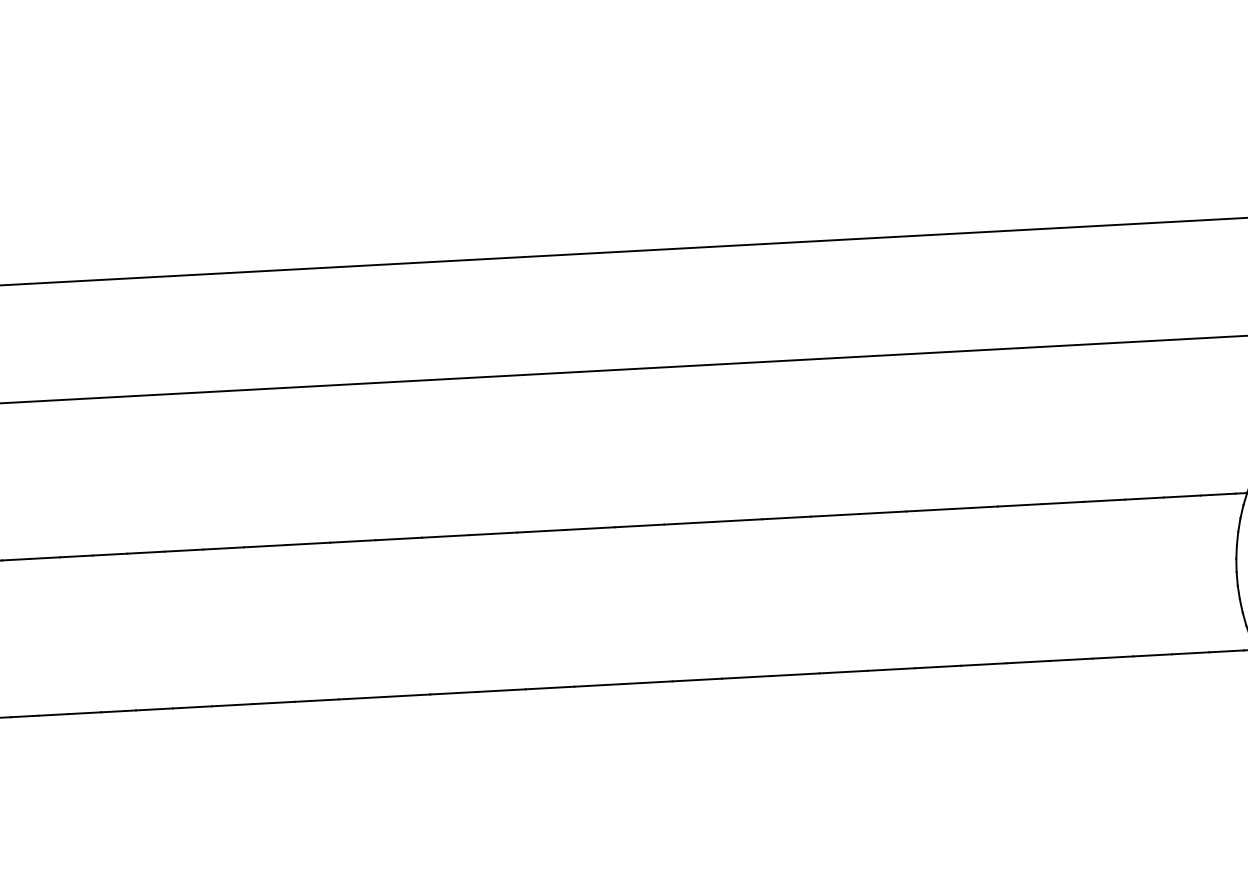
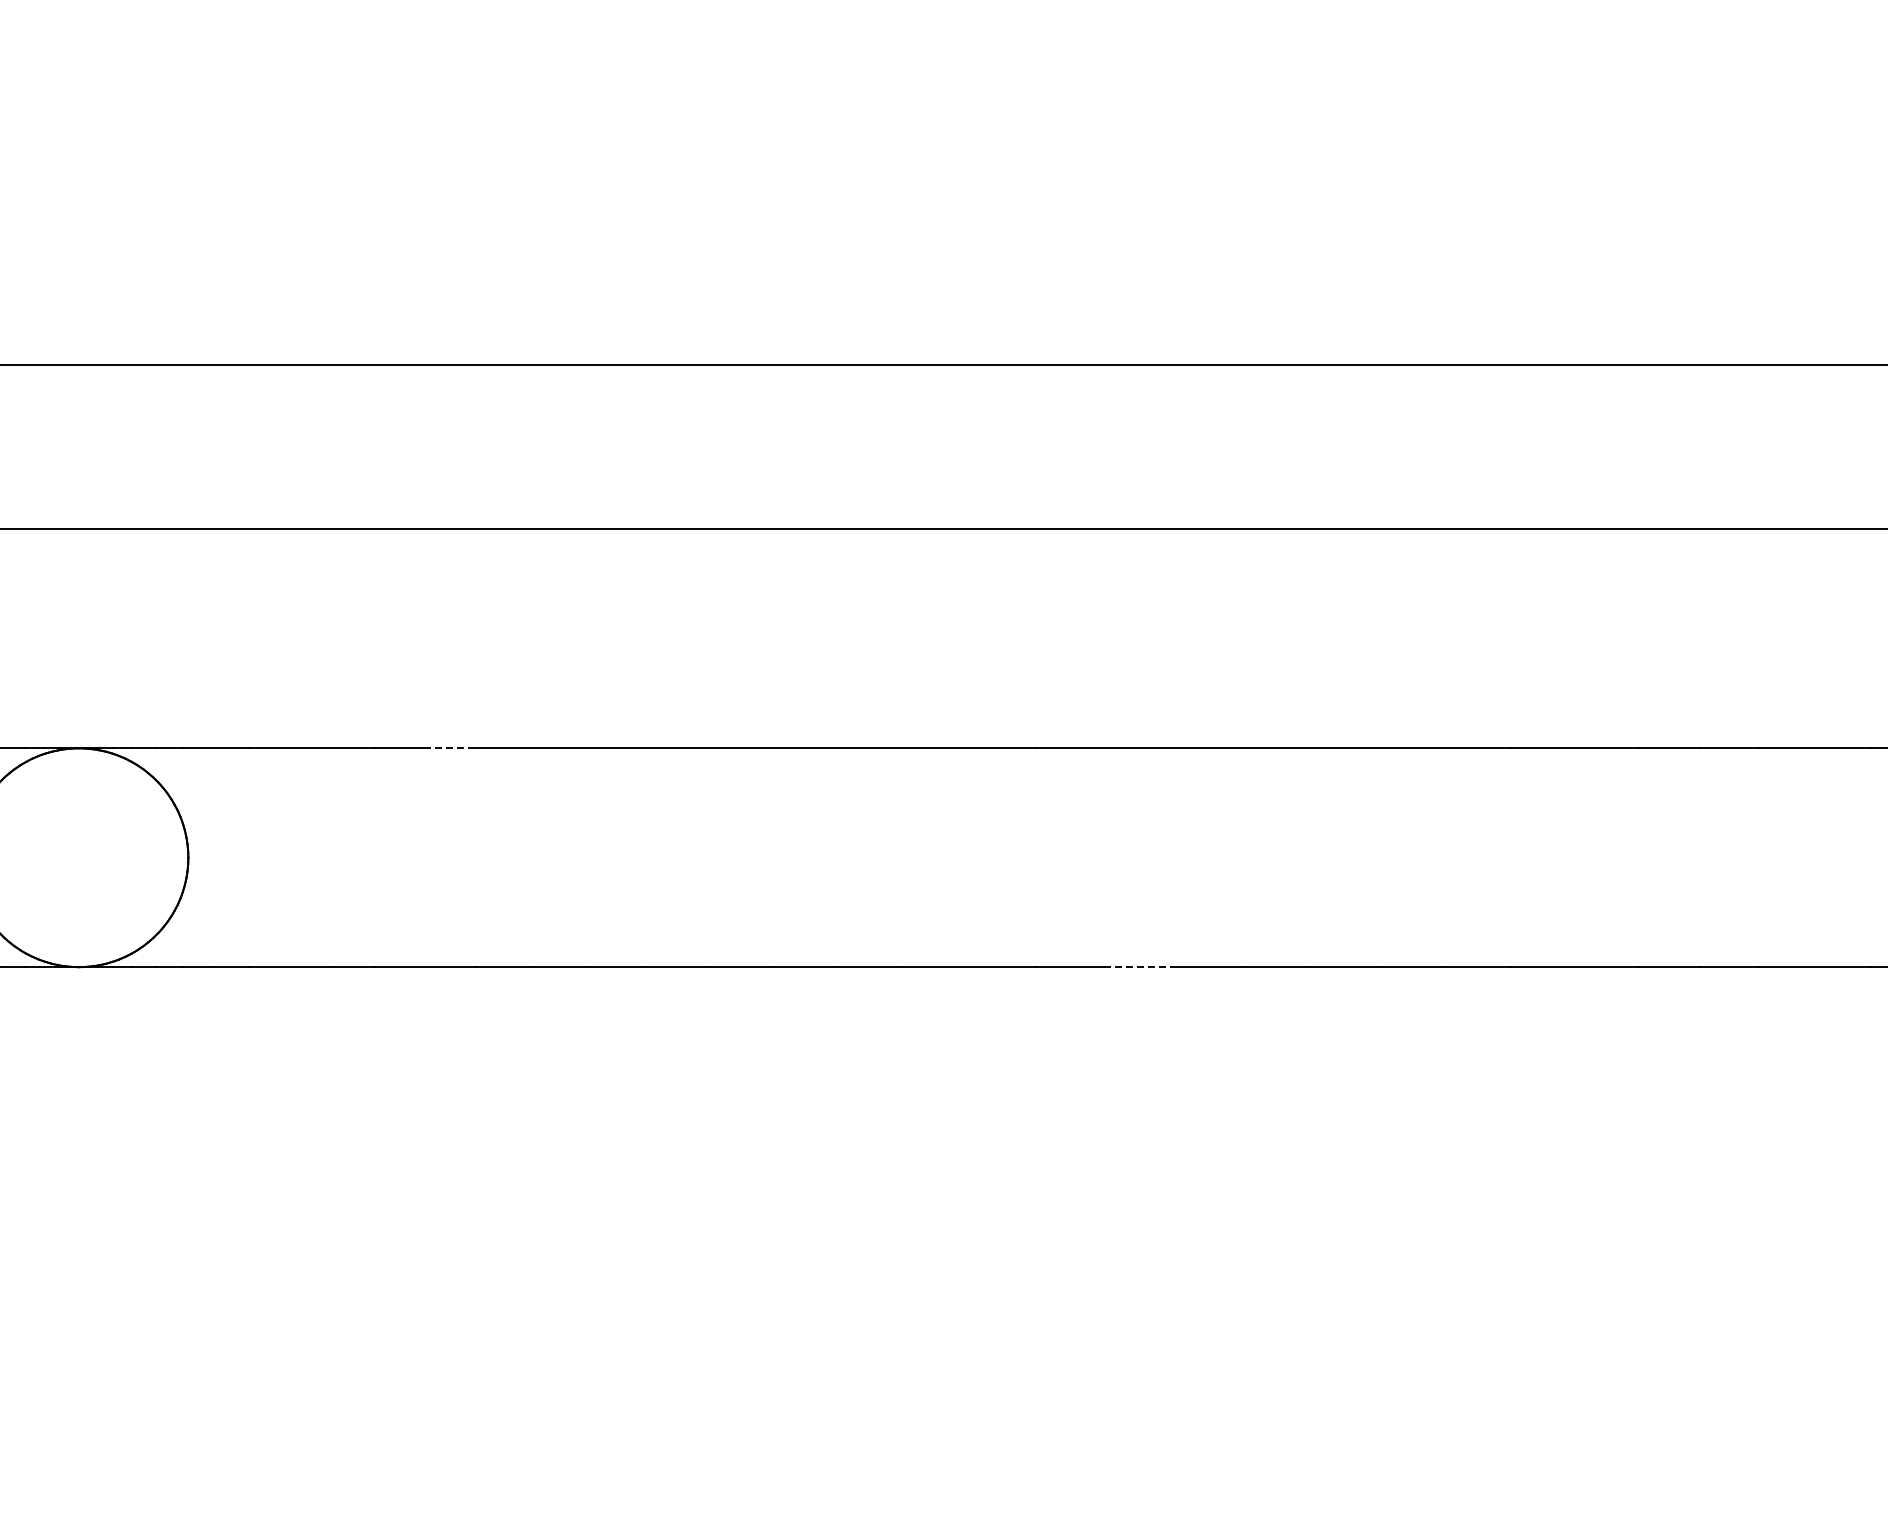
line: (145, 552) -> (449, 748), solid -> dashed
line: (648, 682) -> (1139, 967), solid -> dashed

